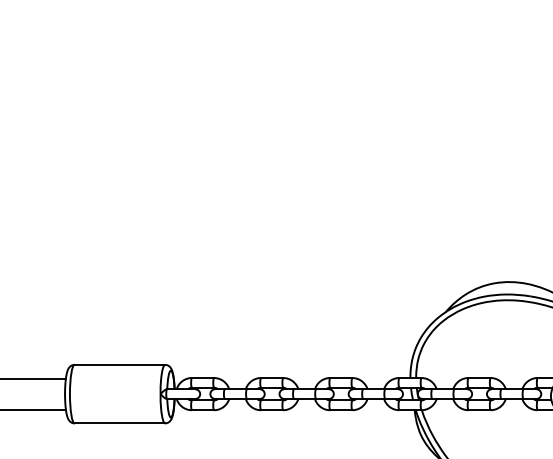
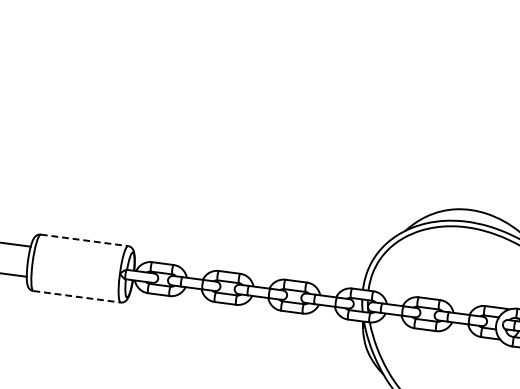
line: (120, 364) -> (85, 240), solid -> dashed
line: (120, 423) -> (77, 296), solid -> dashed

